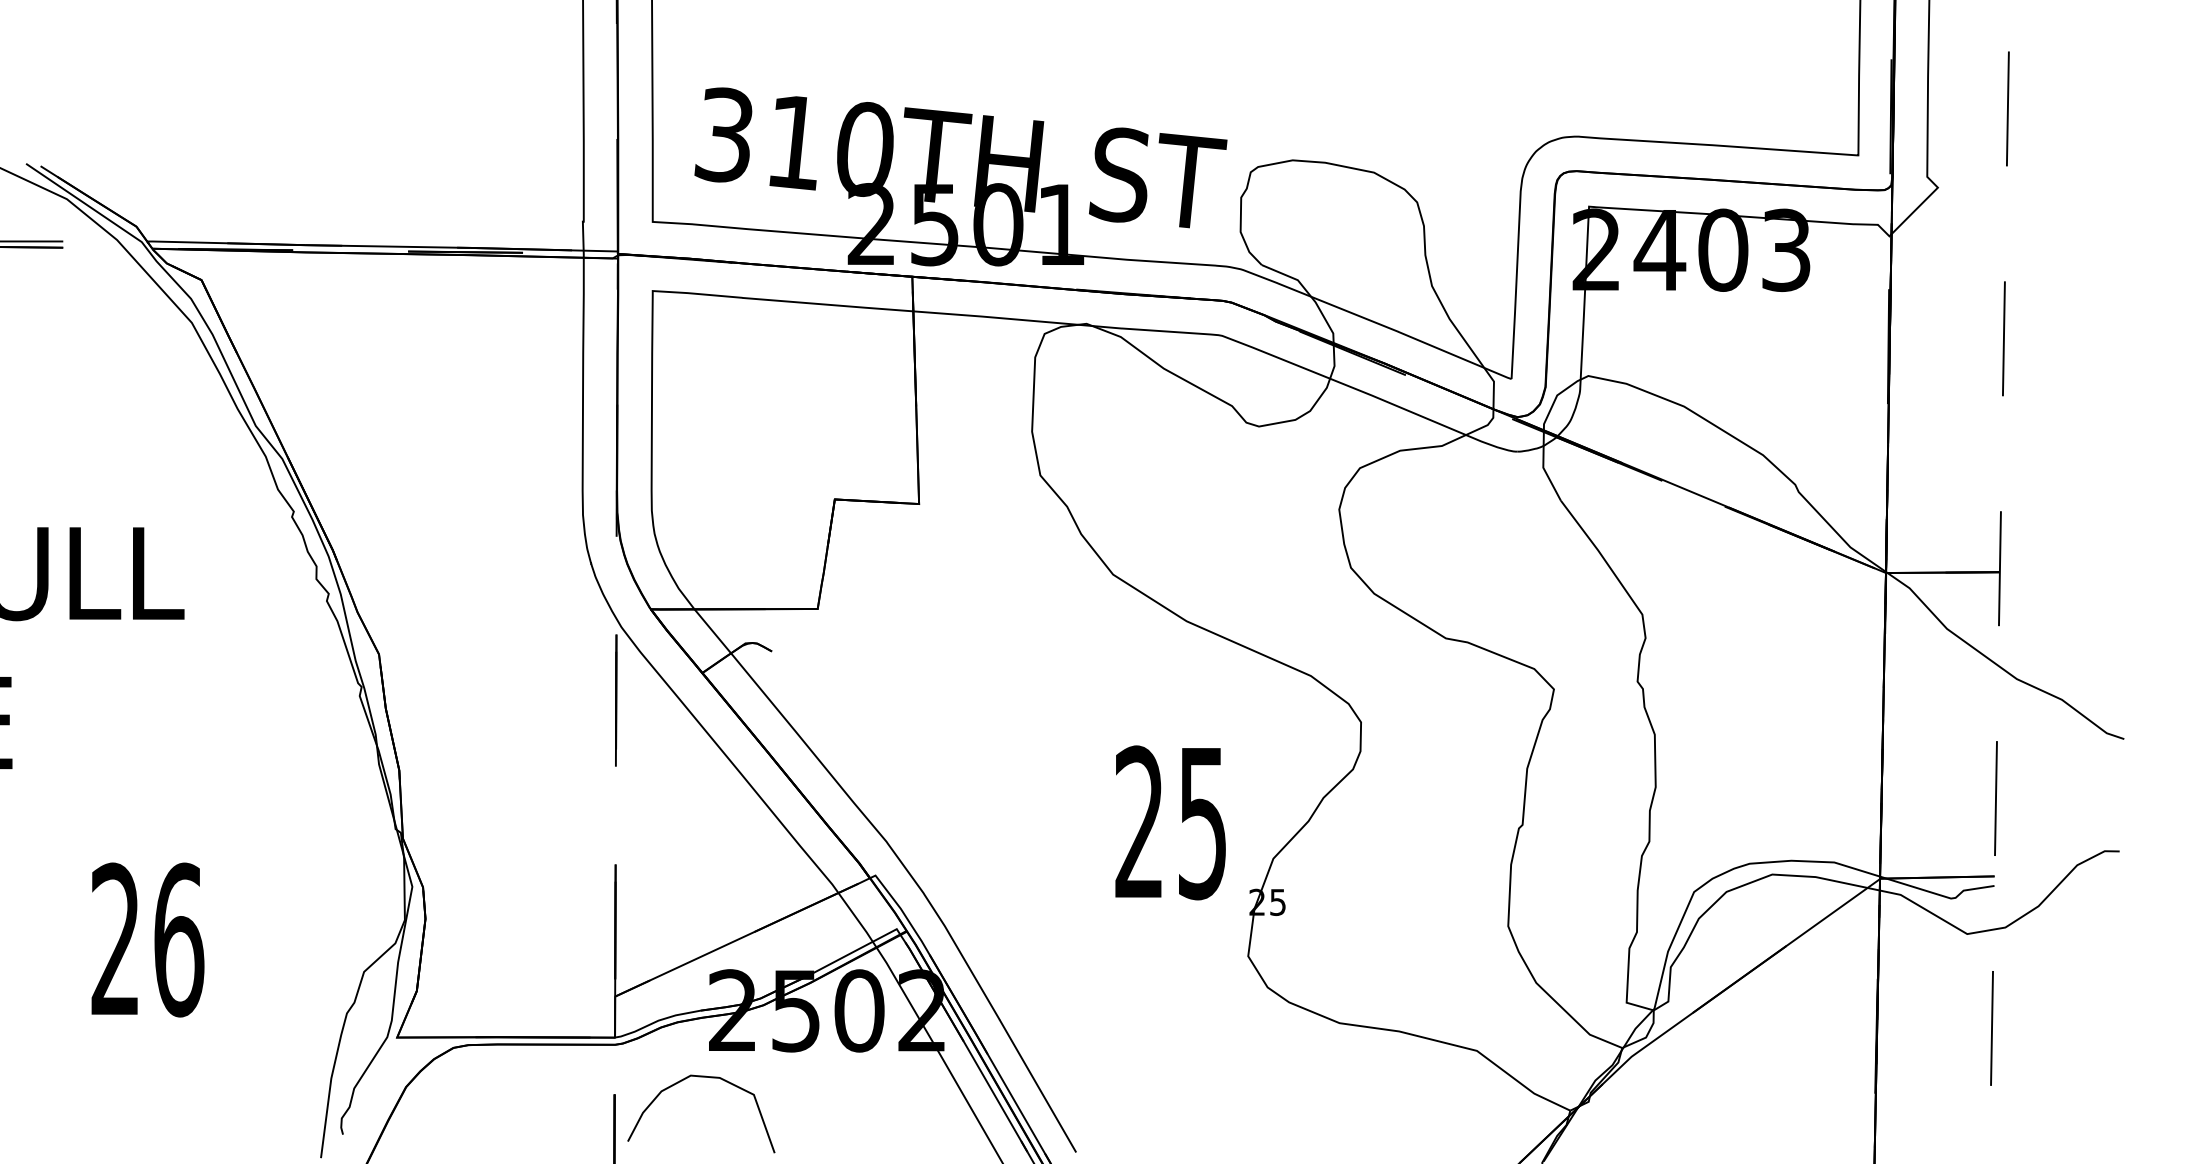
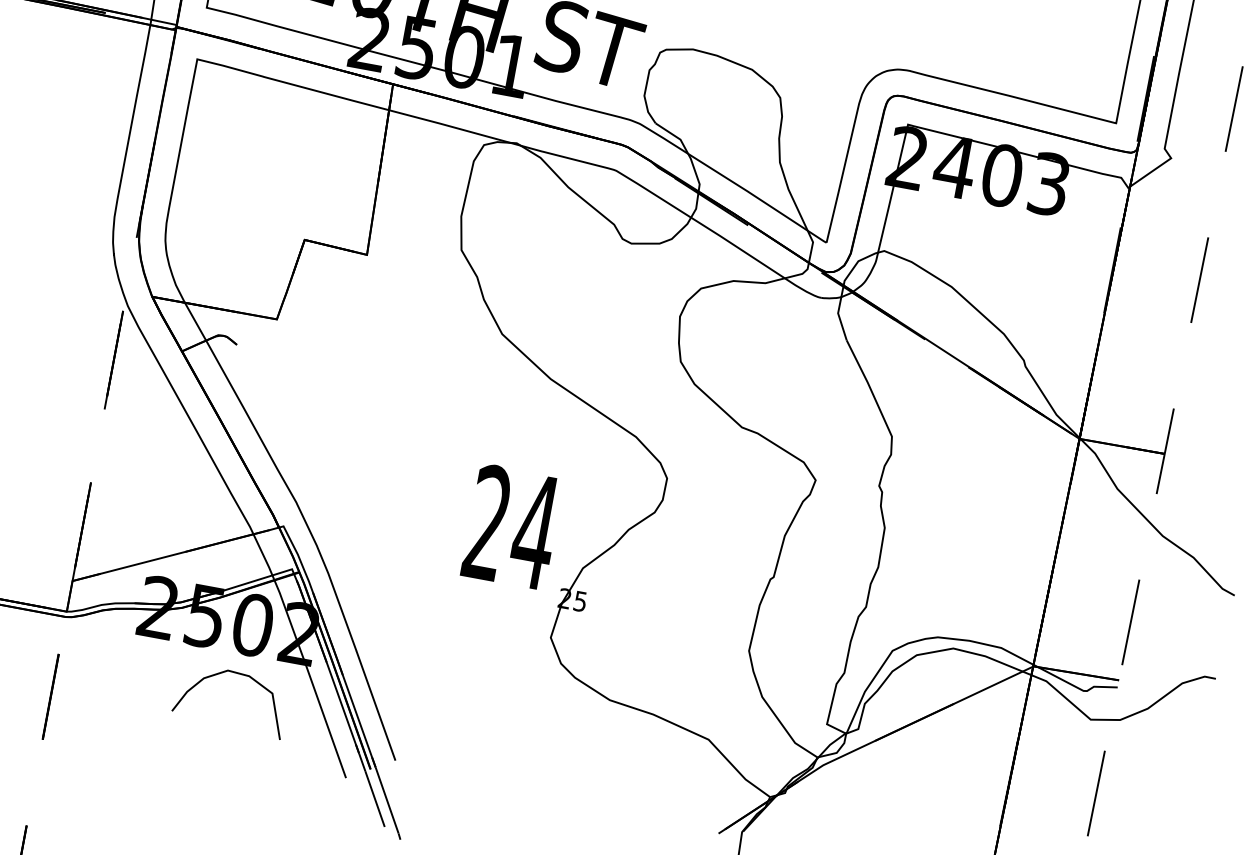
text: (1202, 824) -> (534, 533), 25 -> 24
curve: (701, 1077) -> (235, 673), moved

